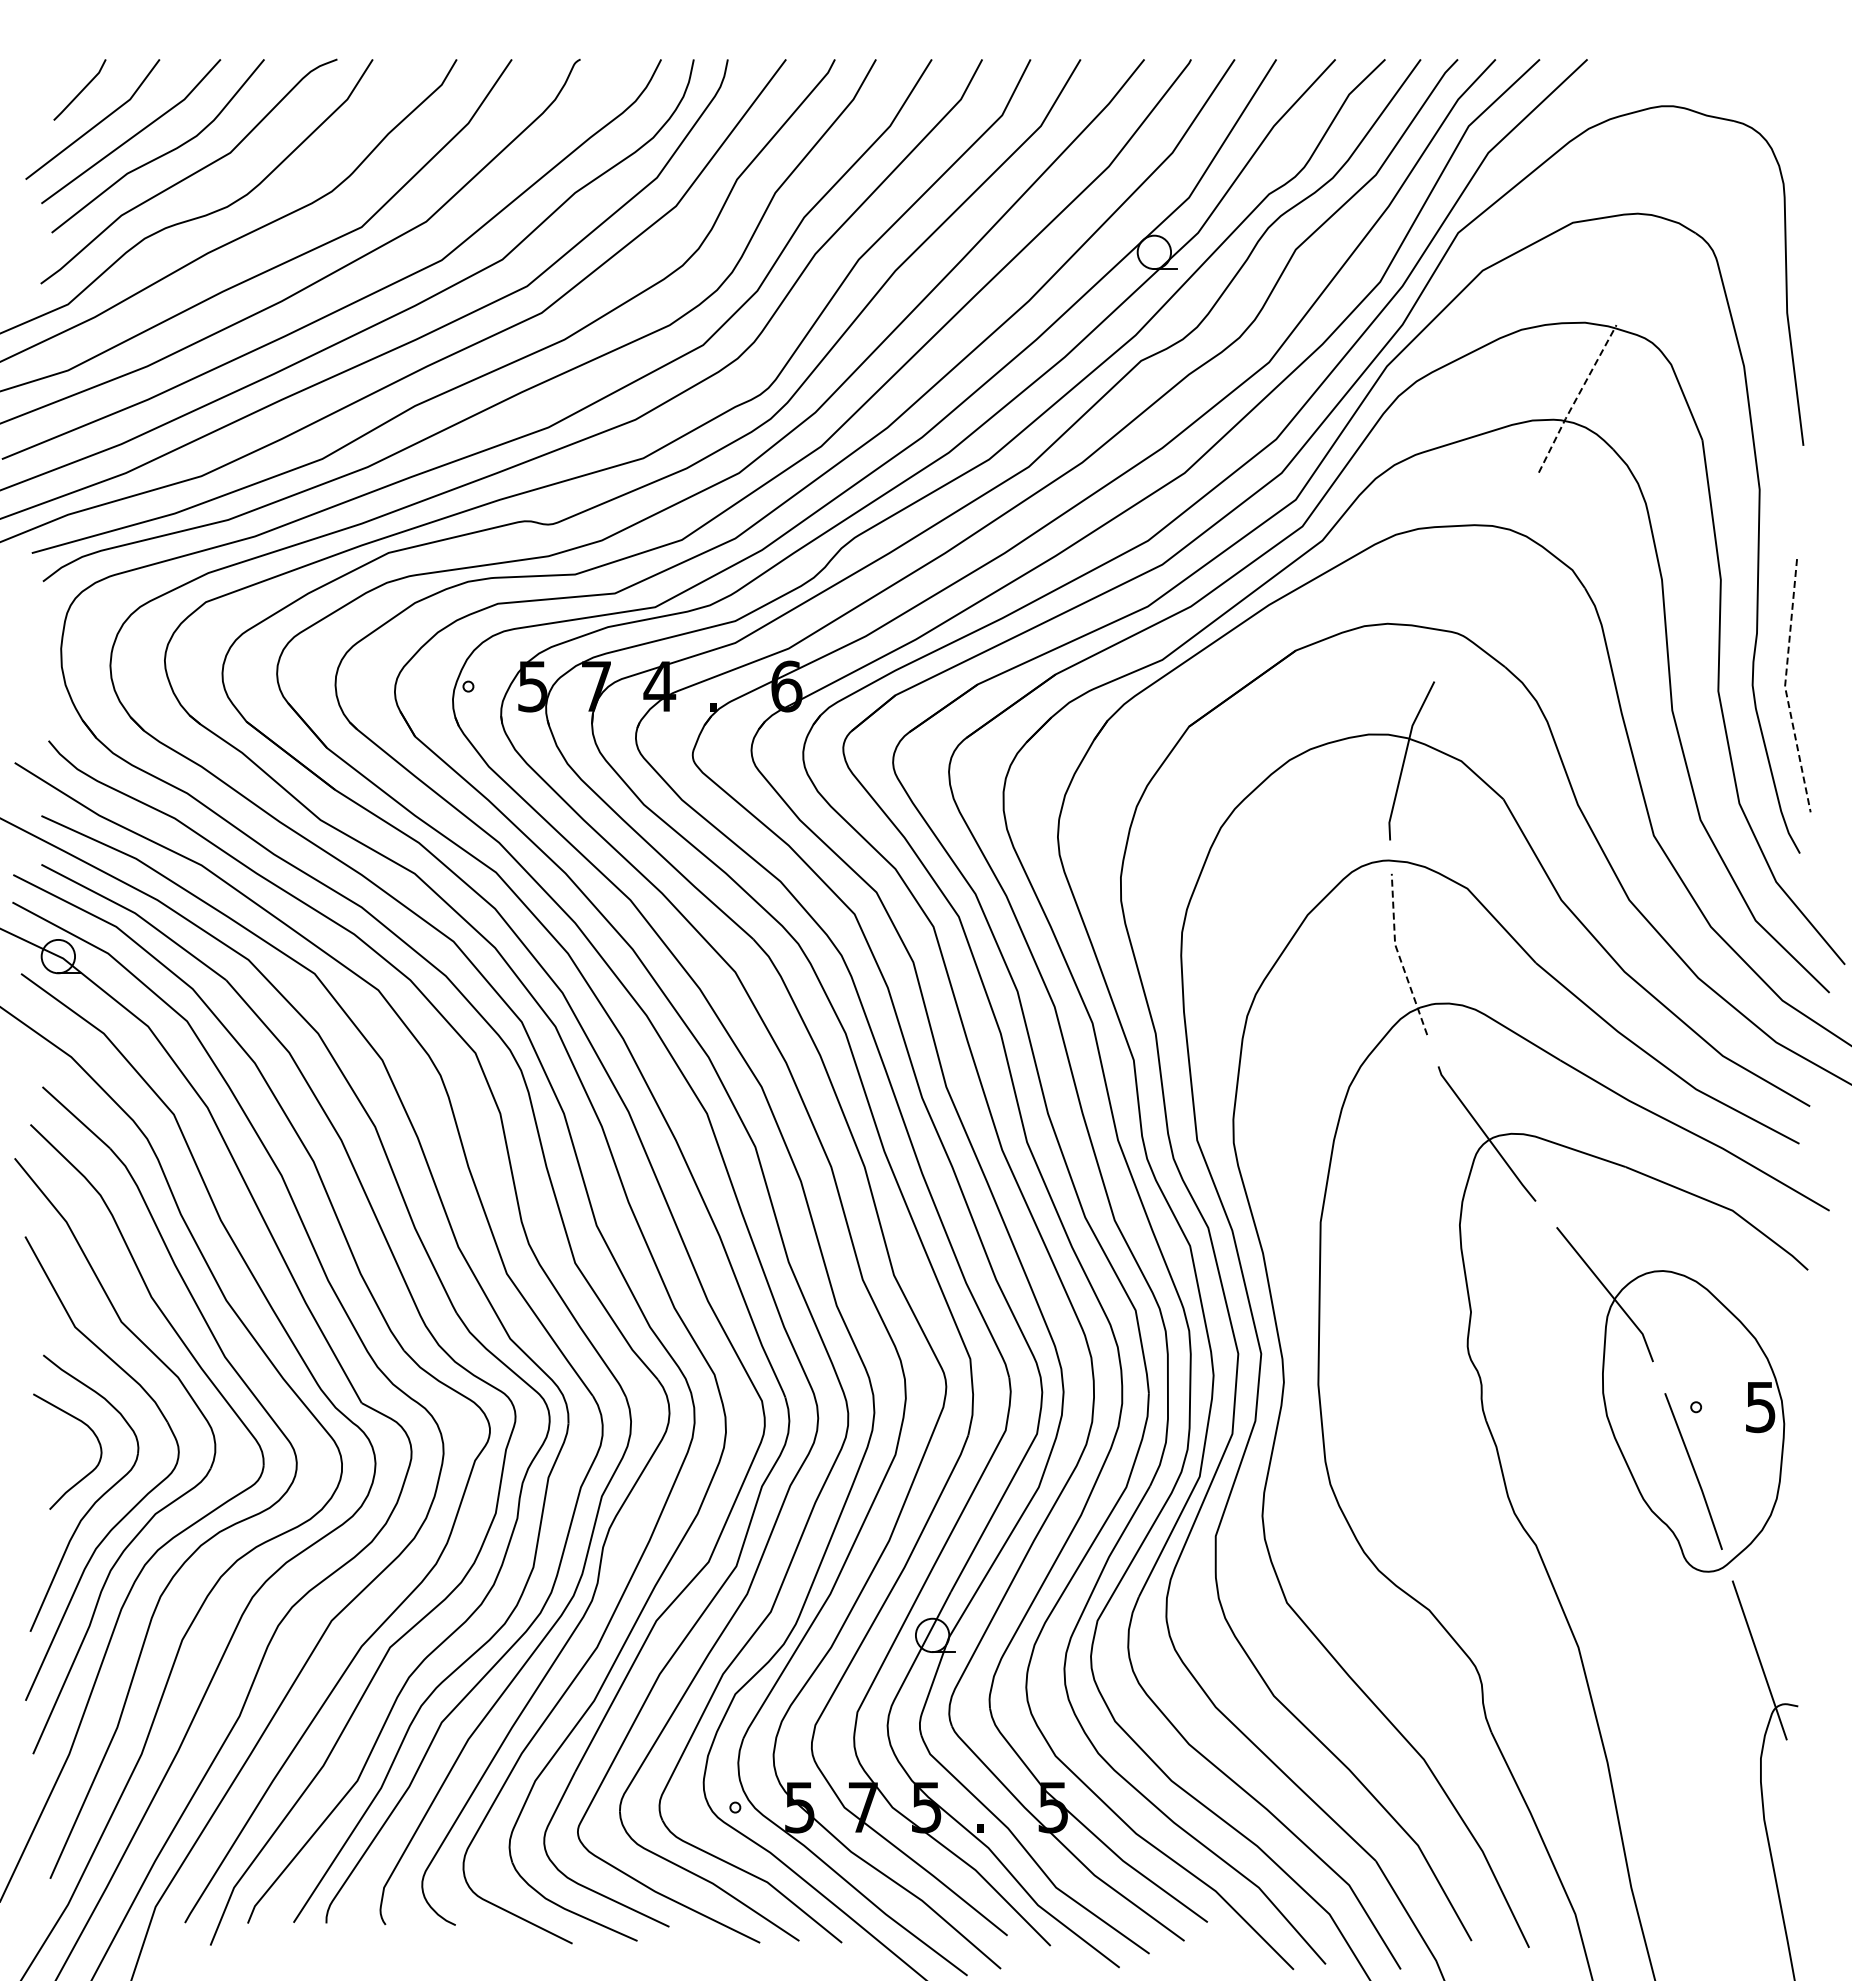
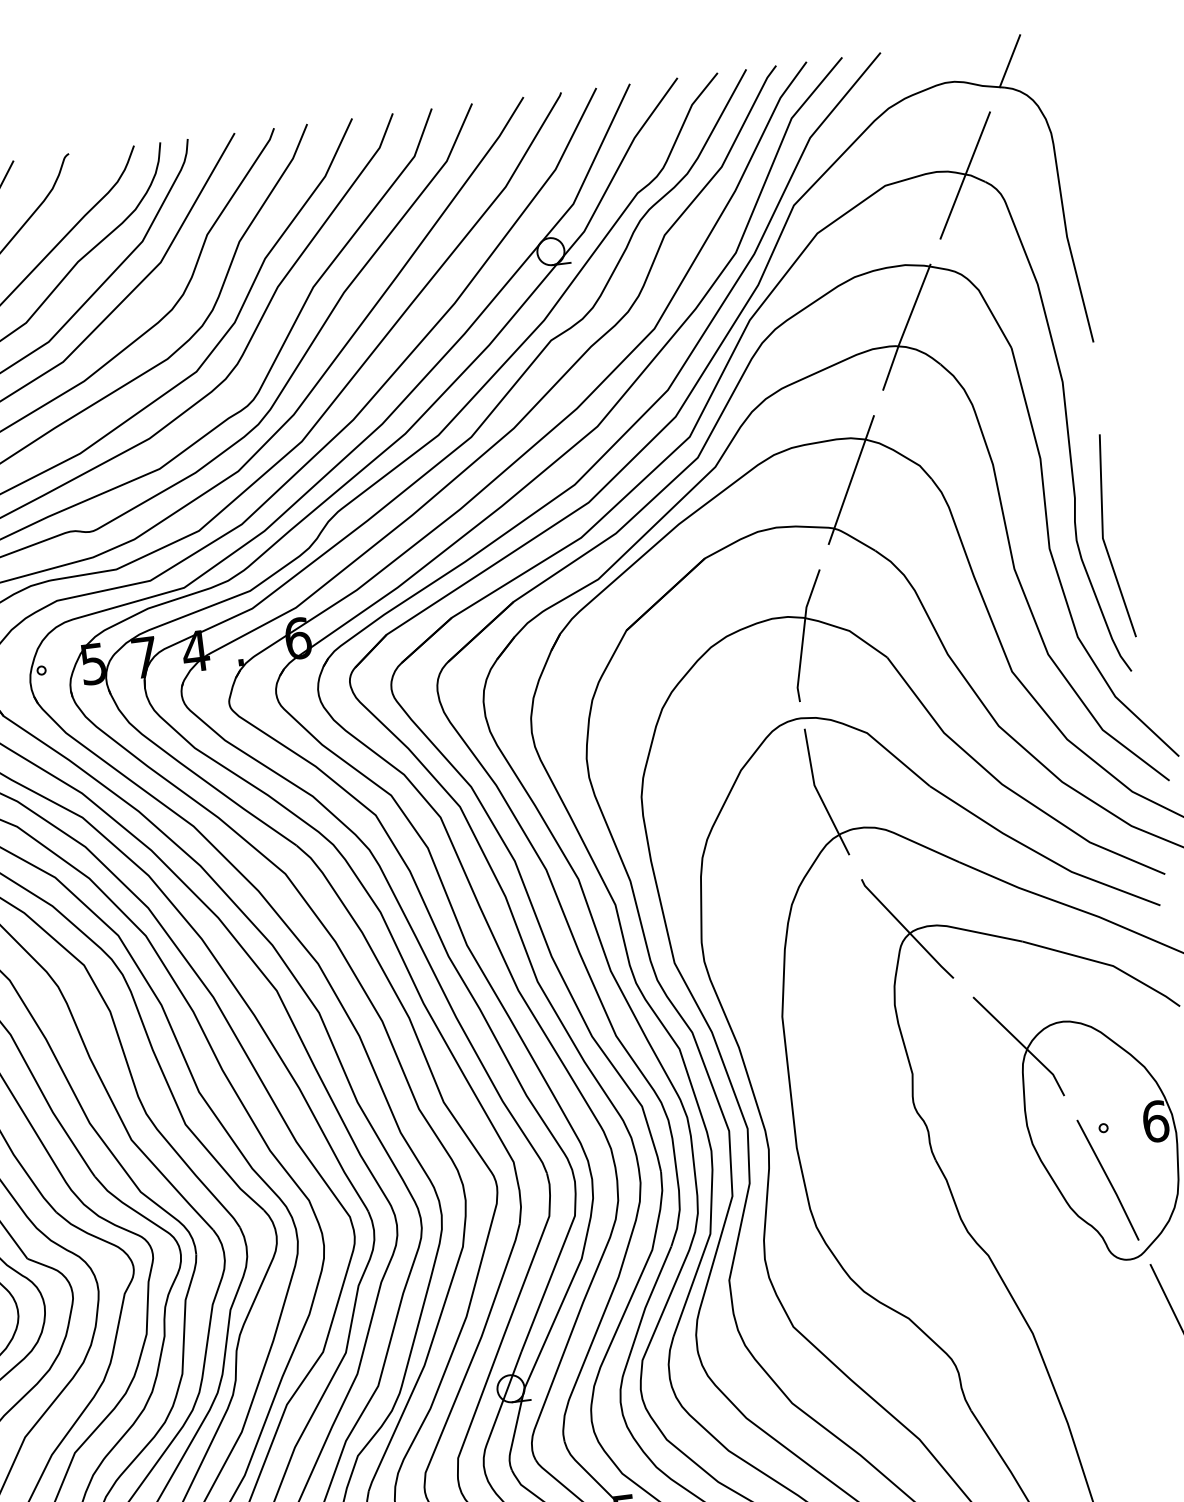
line: (1743, 89) -> (1009, 61), added
line: (1671, 222) -> (964, 175), added
line: (1576, 398) -> (905, 327), dashed -> solid
line: (1486, 576) -> (851, 479), added
line: (1785, 686) -> (1103, 538), dashed -> solid
line: (1399, 955) -> (819, 793), dashed -> solid
text: (1760, 1407) -> (1155, 1121), 5 -> 6

